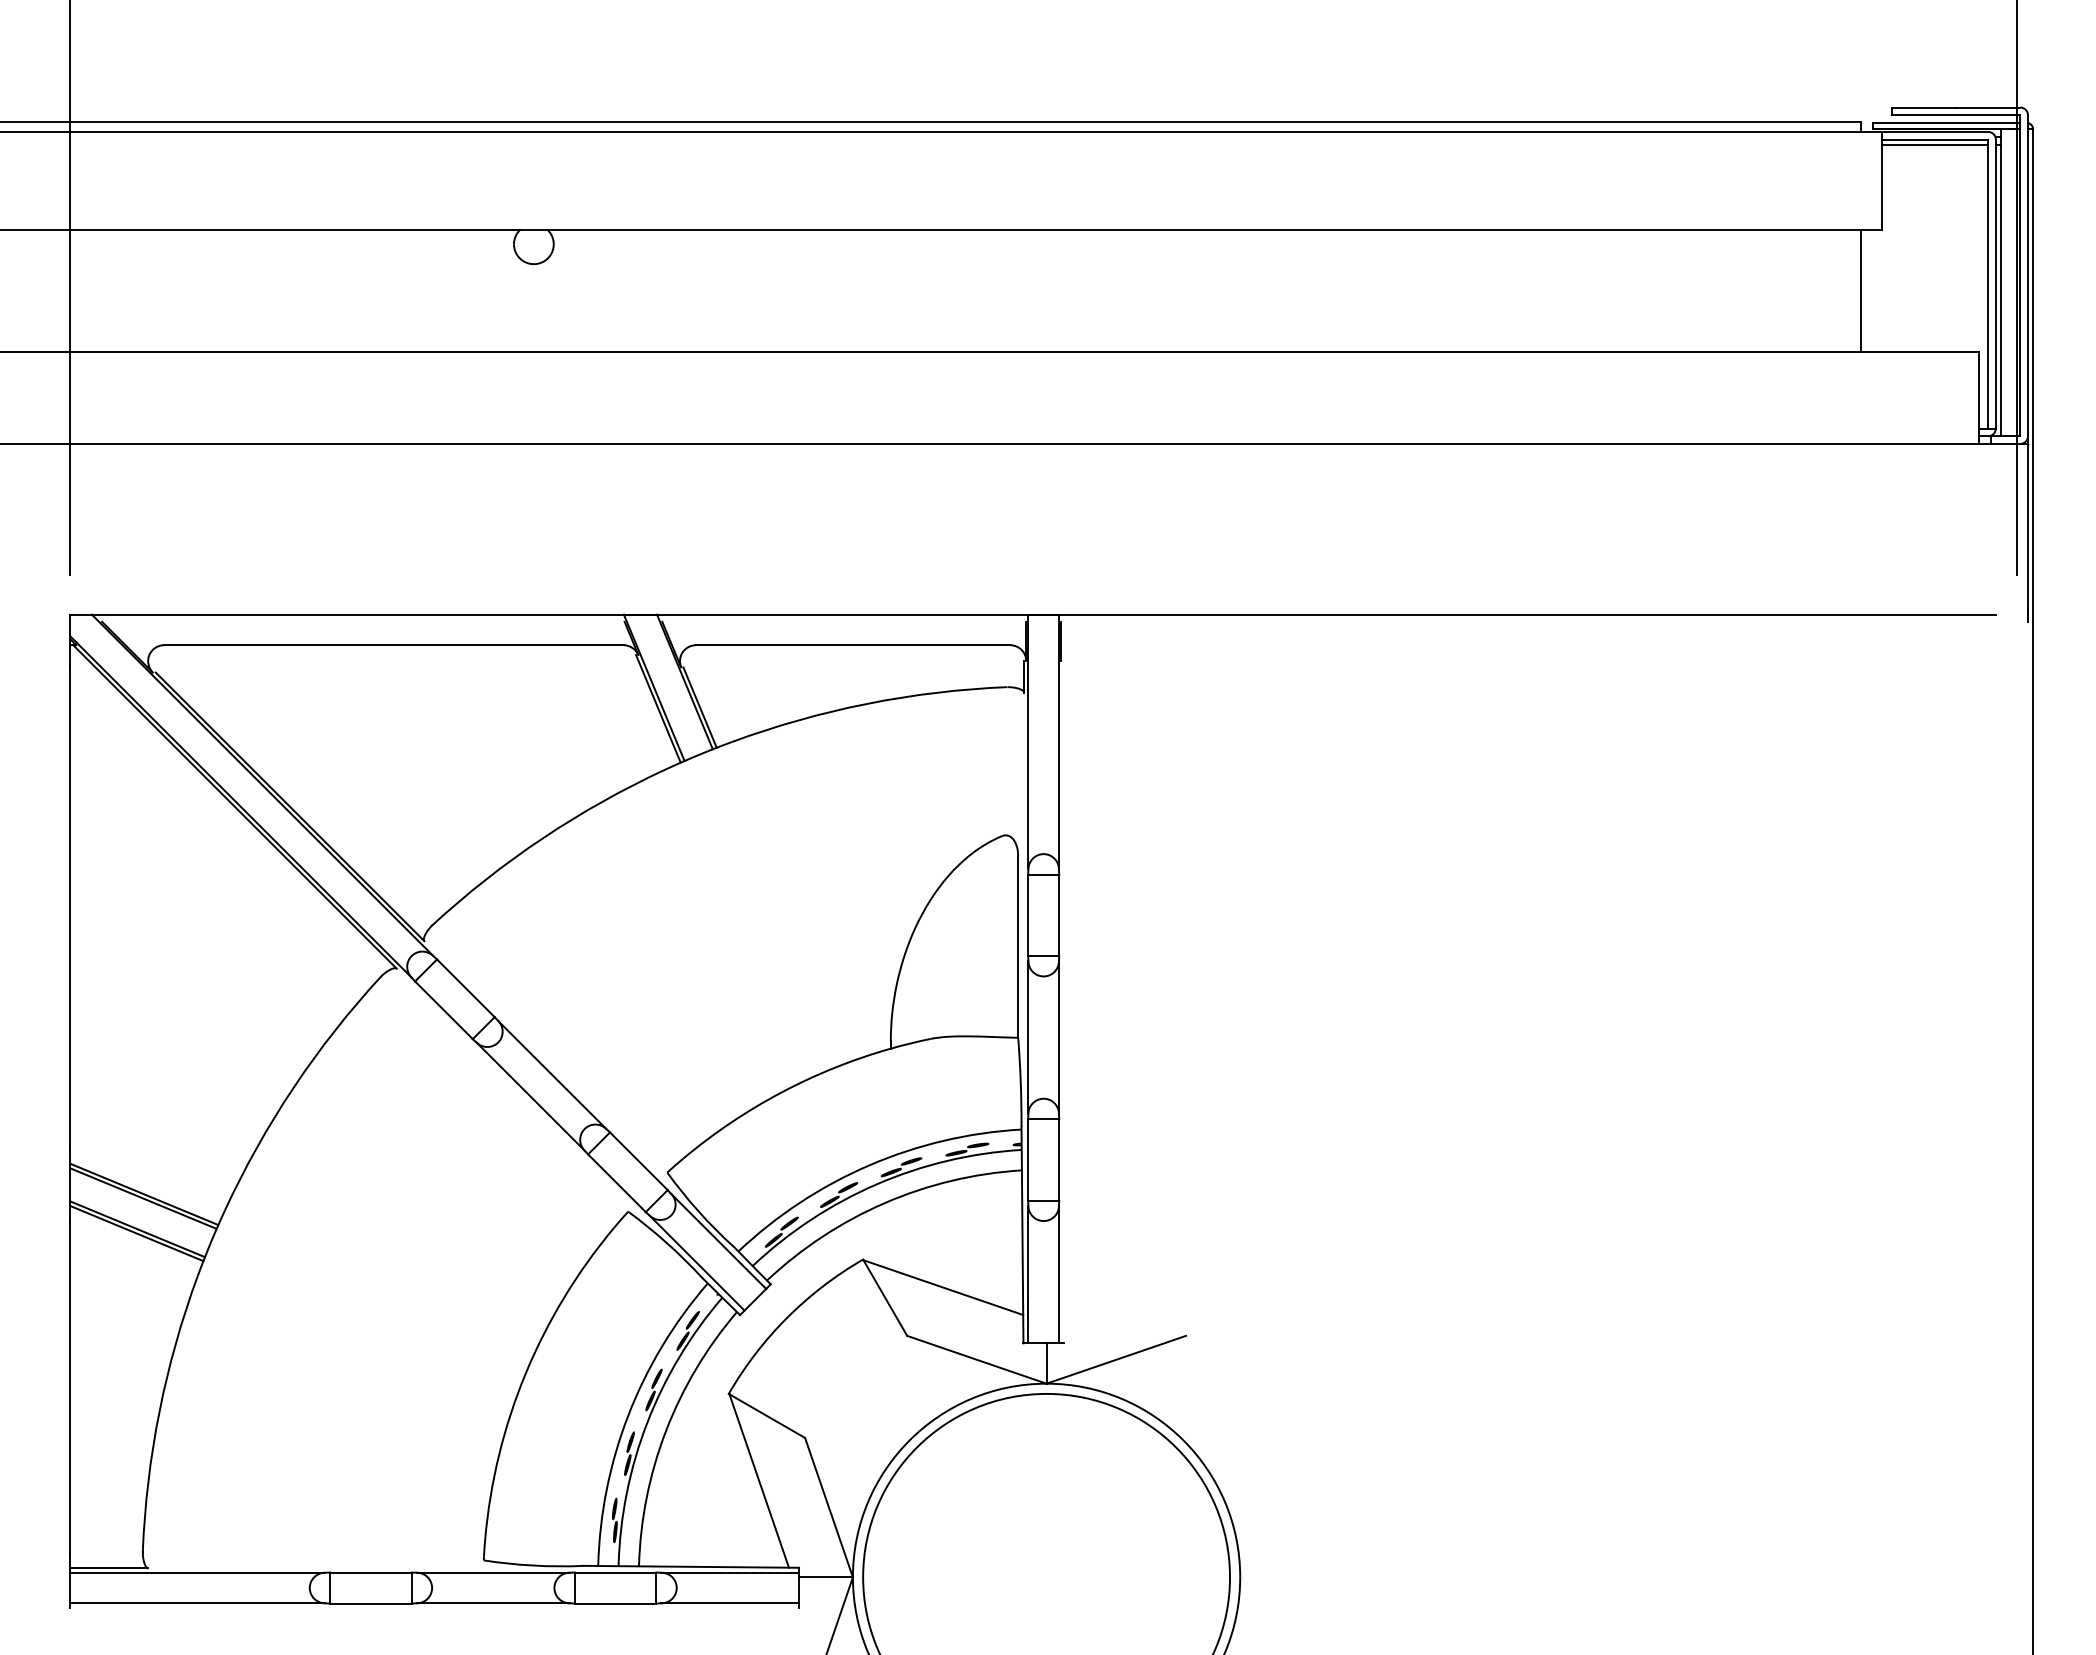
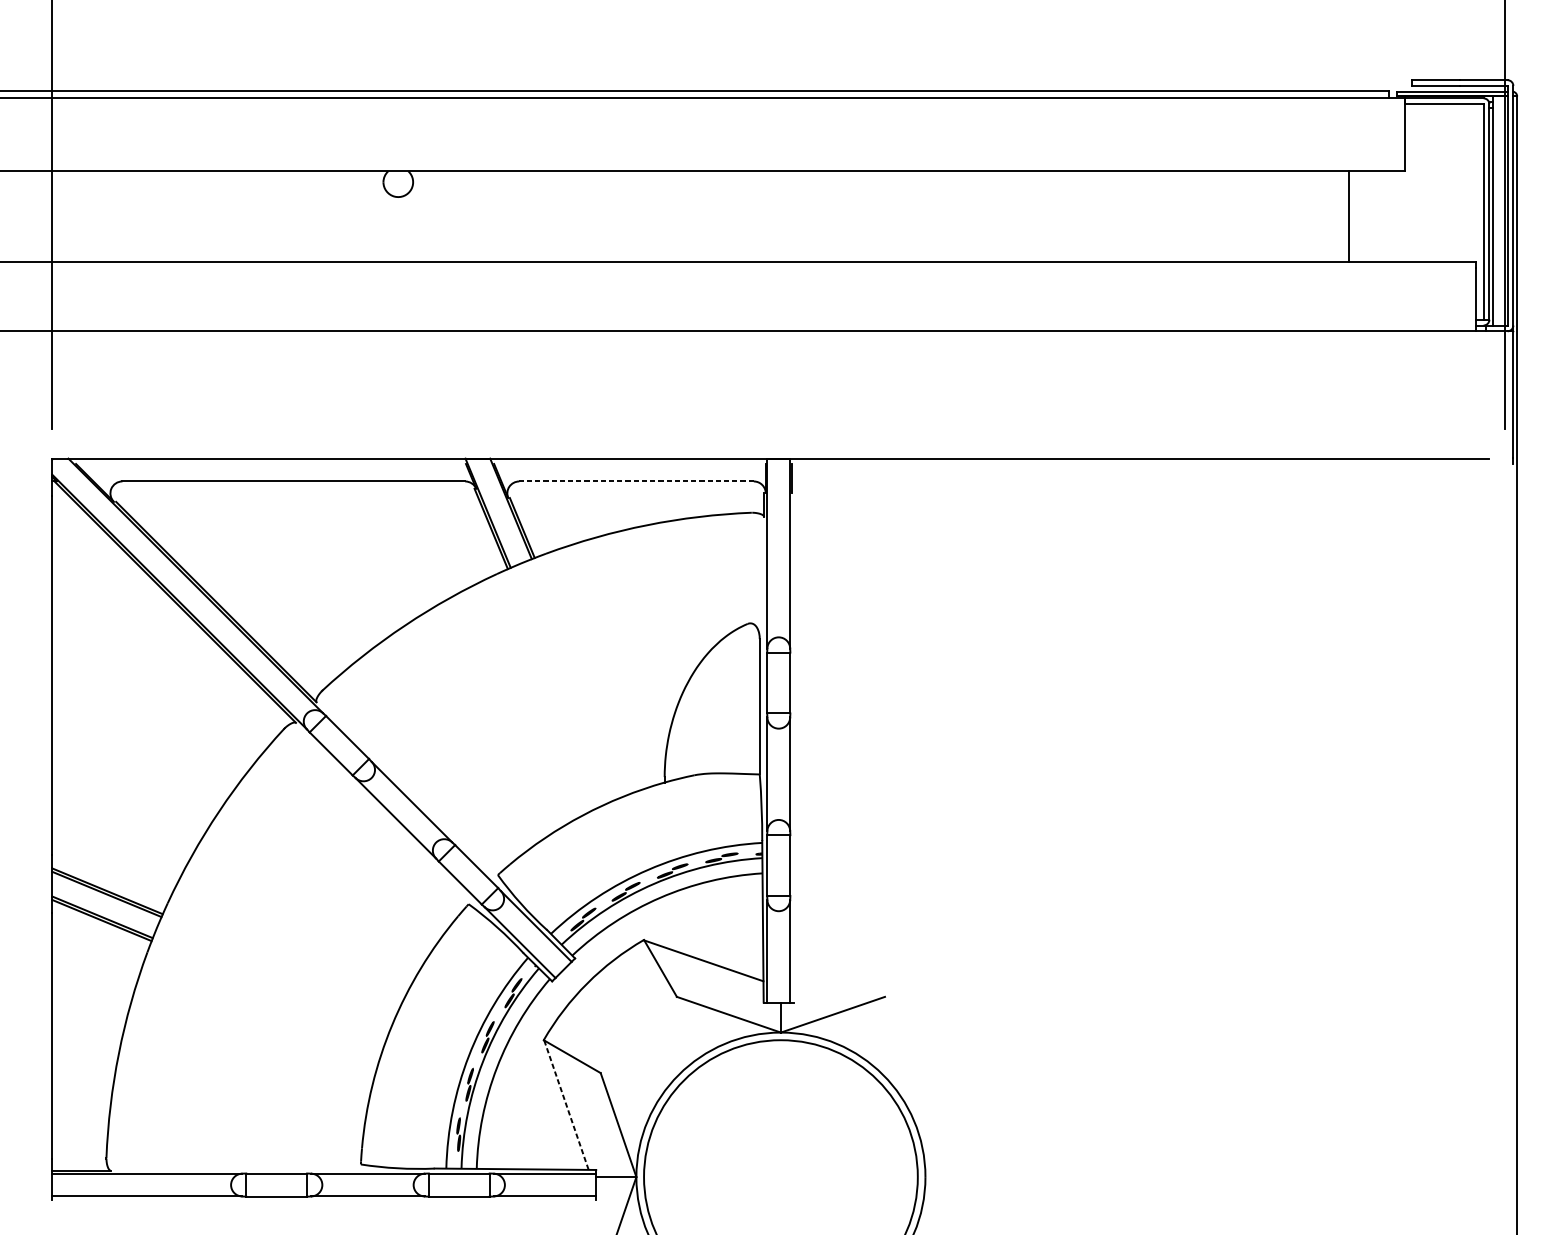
line: (1935, 144) -> (1444, 107), removed
line: (1861, 290) -> (1349, 216), moved
line: (852, 645) -> (636, 481), solid -> dashed
line: (759, 1481) -> (566, 1105), solid -> dashed

